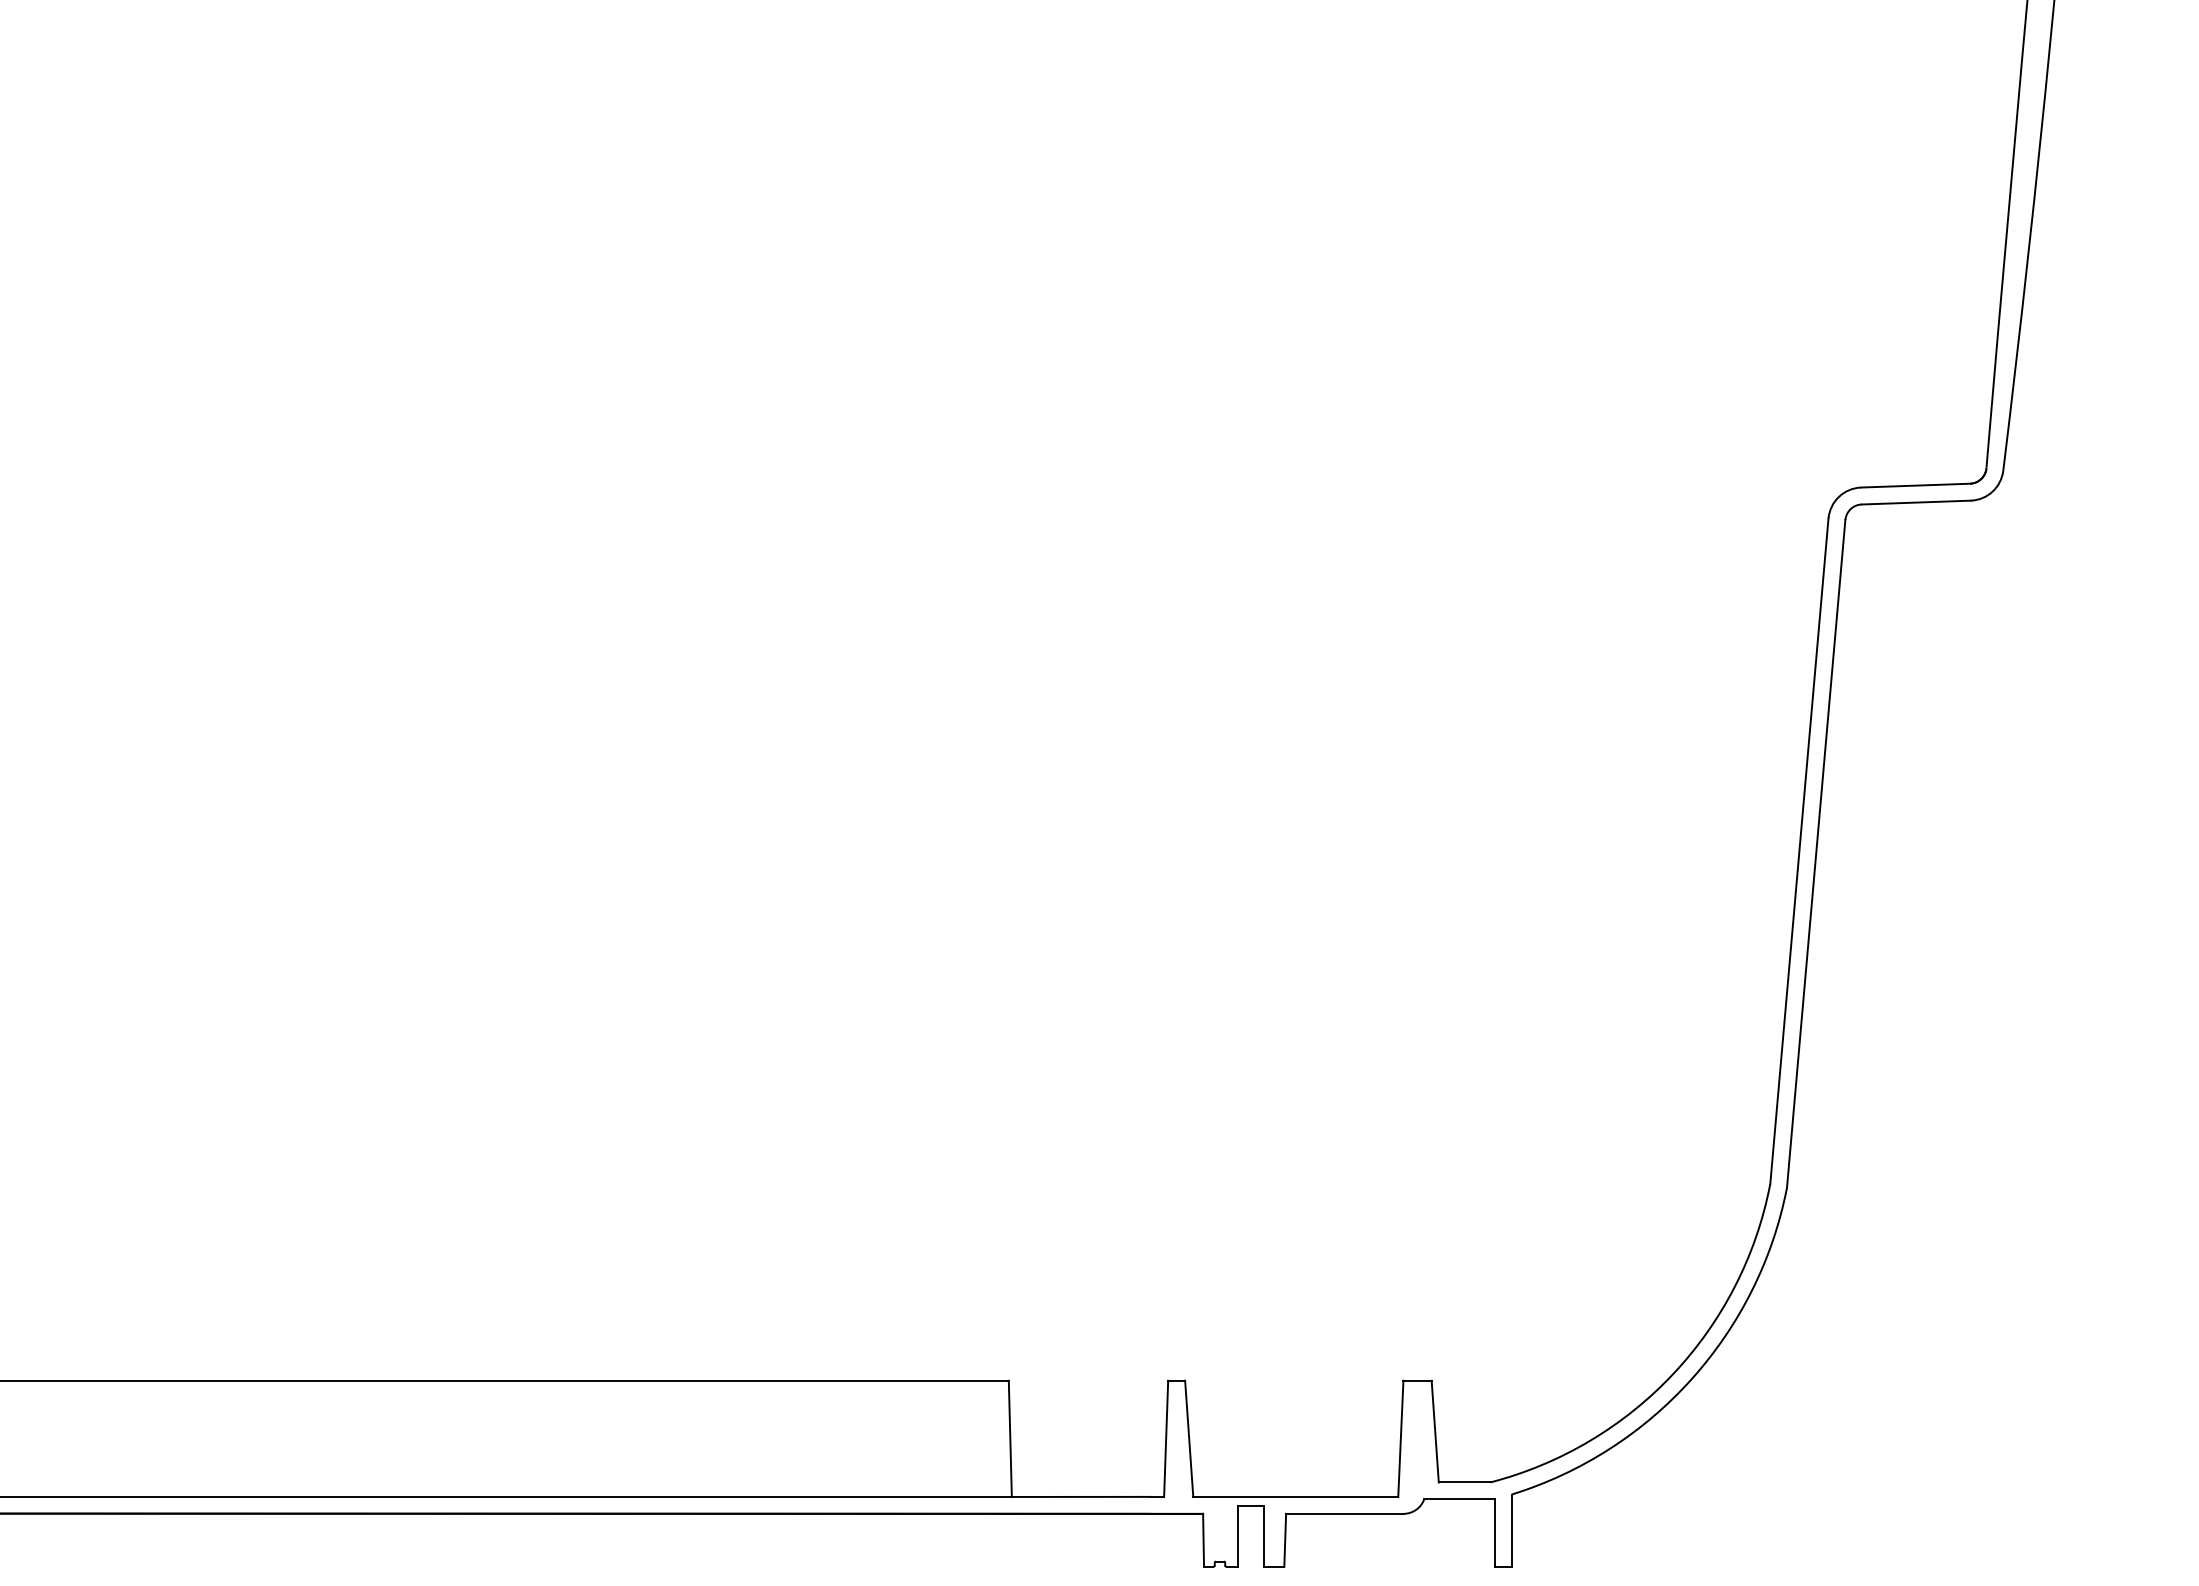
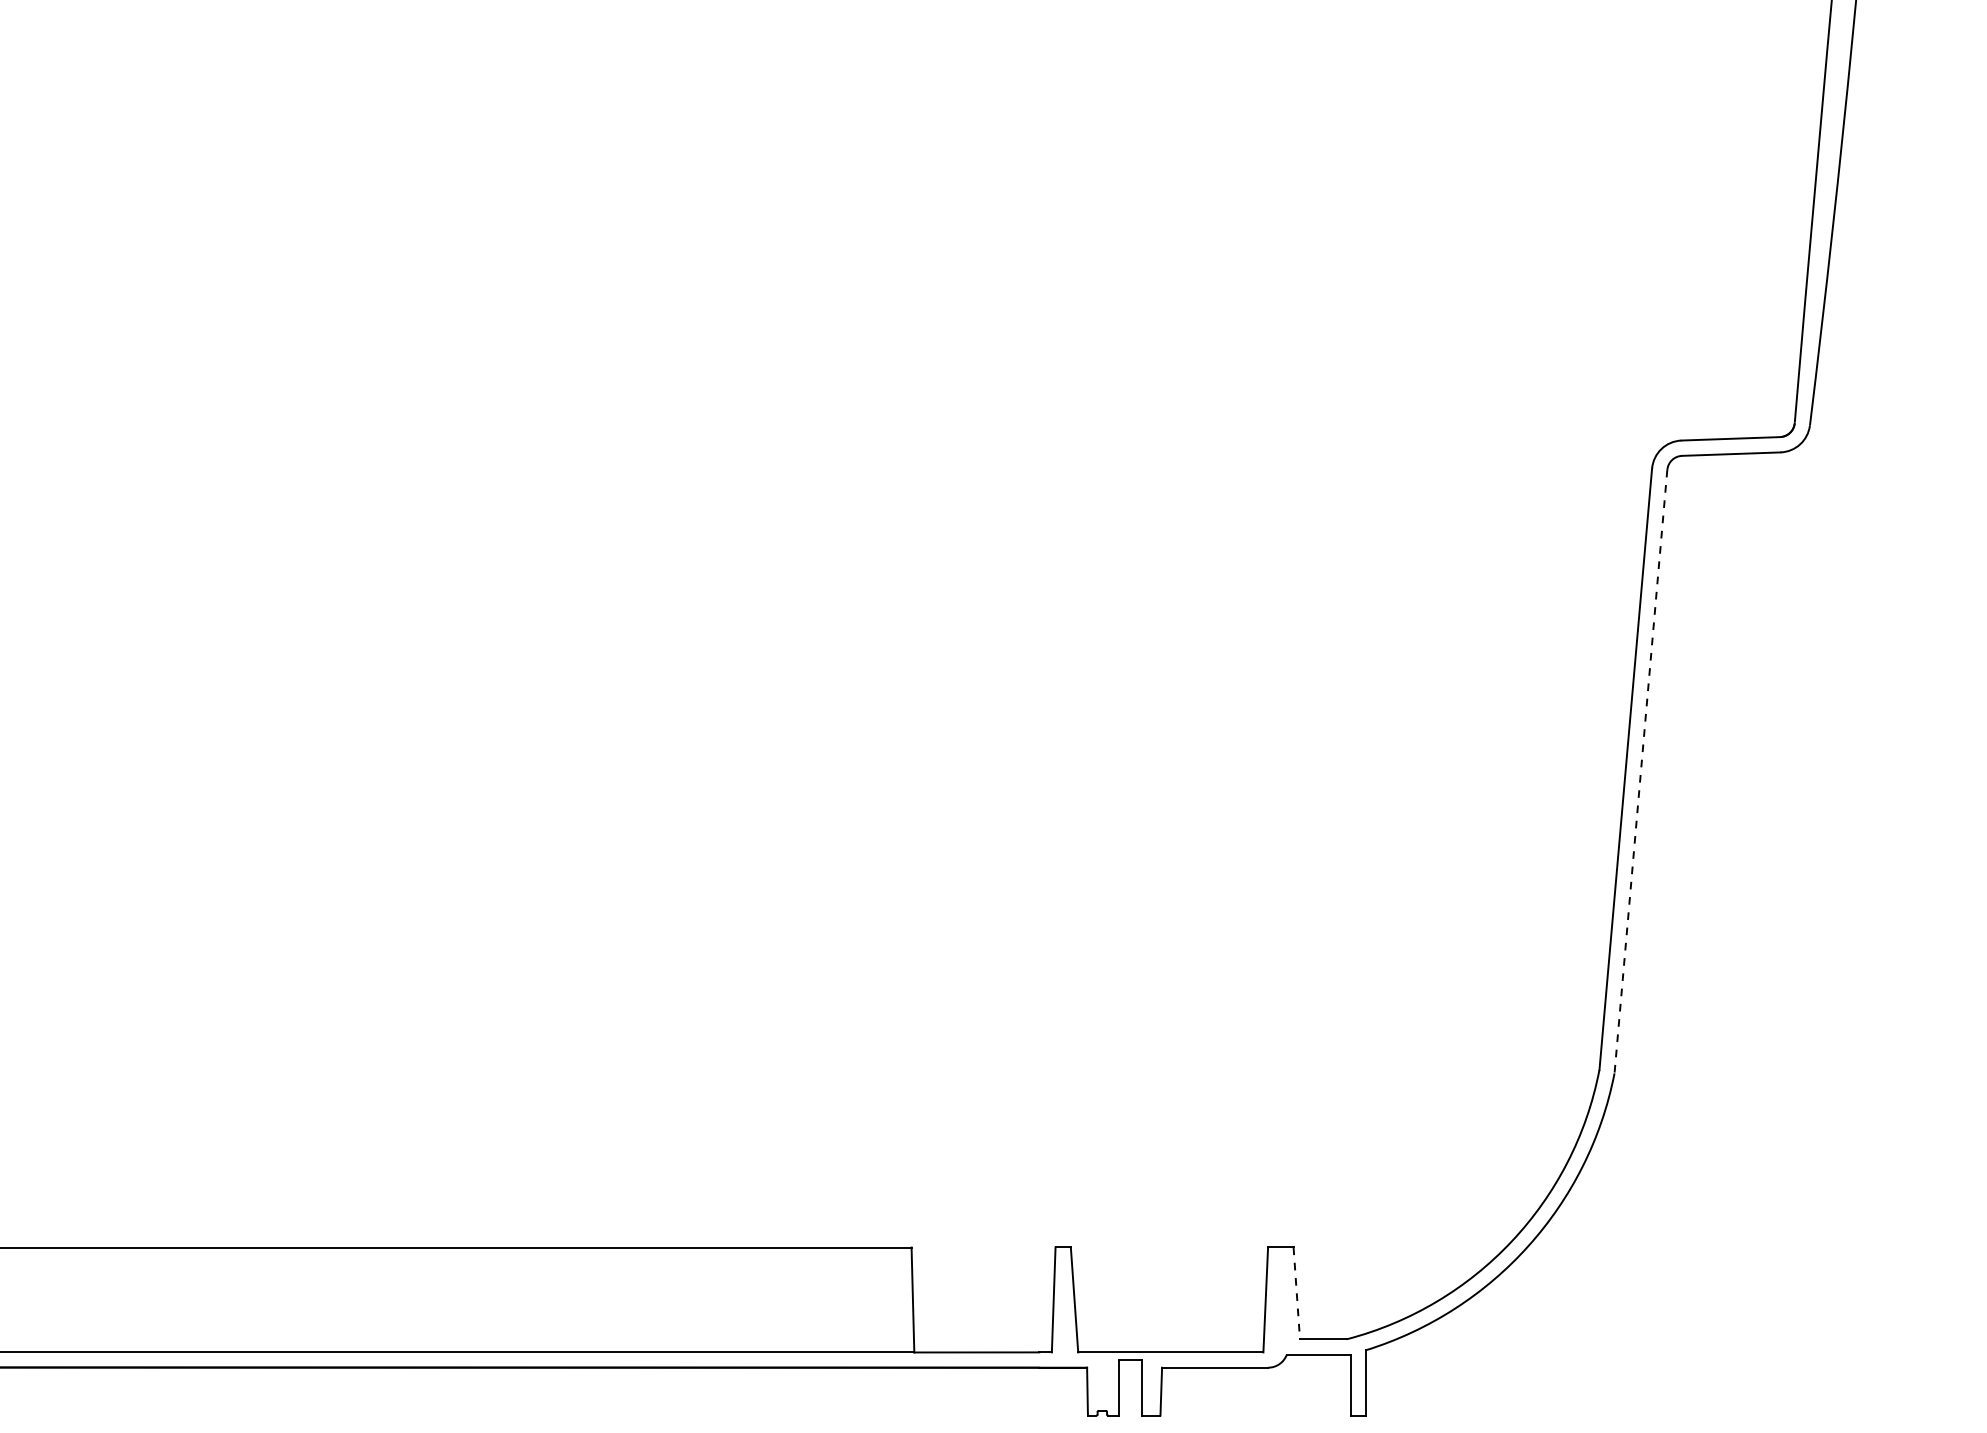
line: (1816, 854) -> (1641, 772), solid -> dashed
line: (1435, 1431) -> (1297, 1293), solid -> dashed

